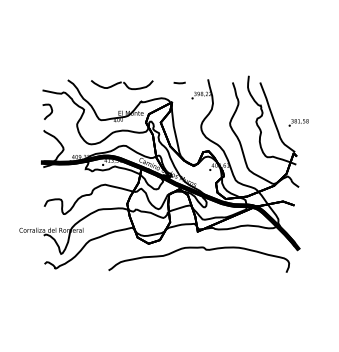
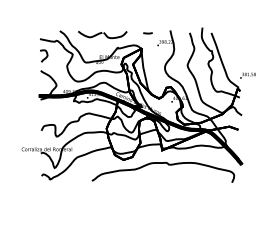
text: (298, 122) -> (247, 75), moved

